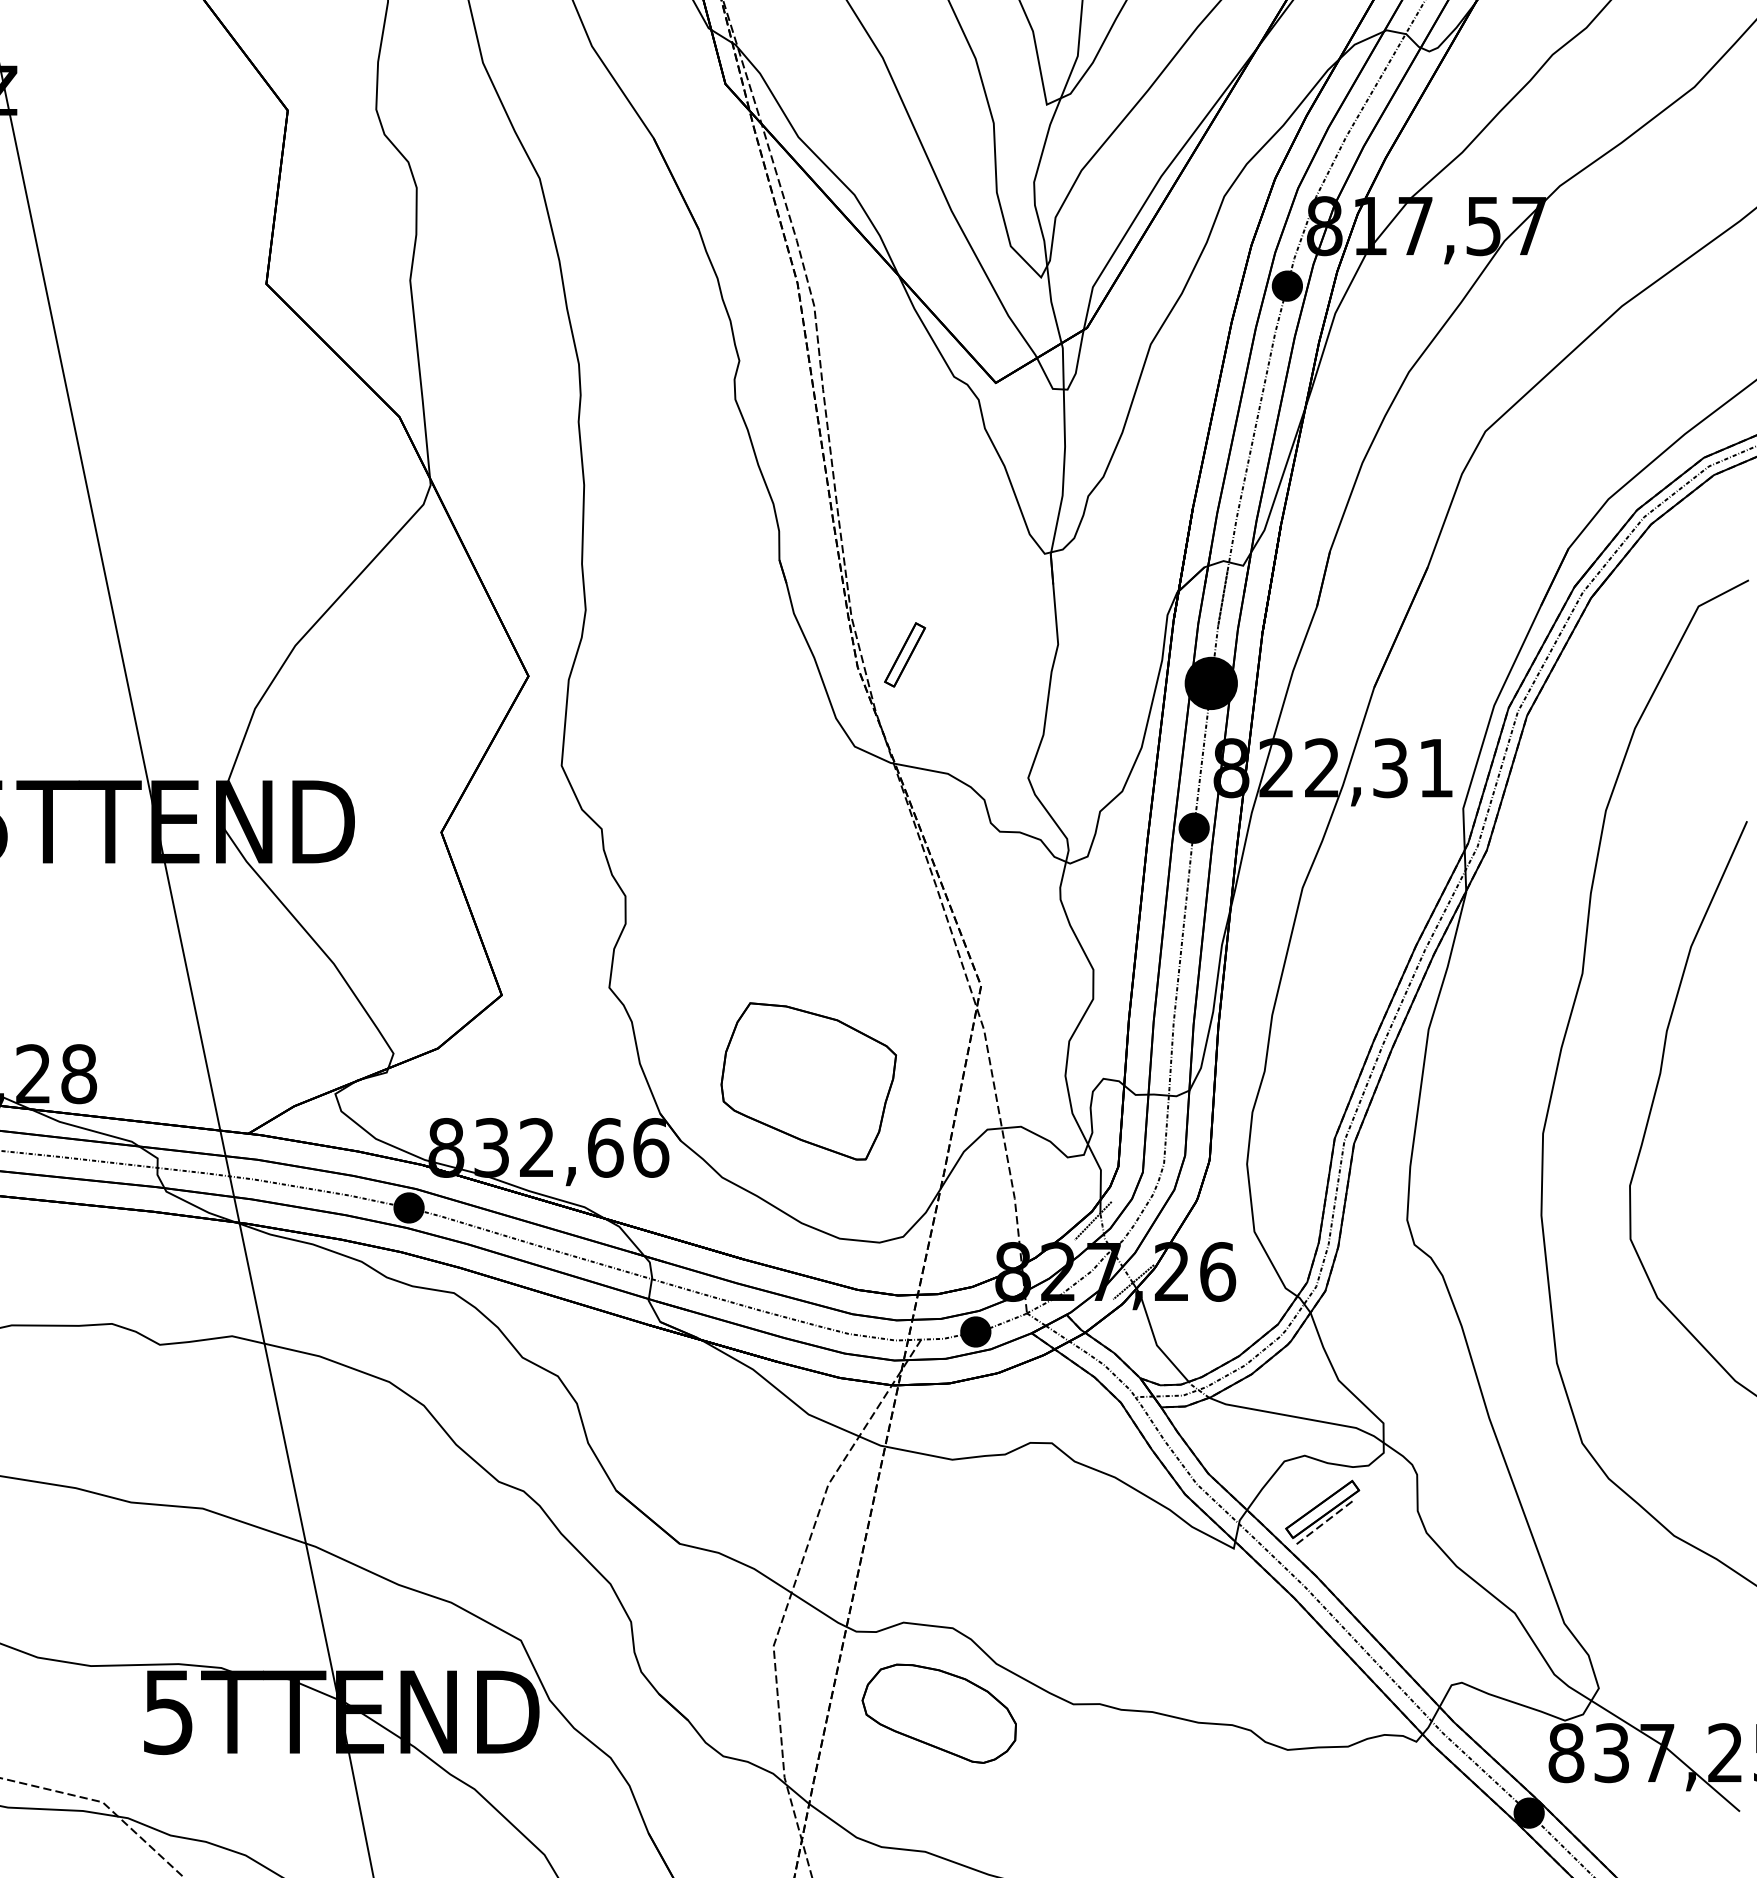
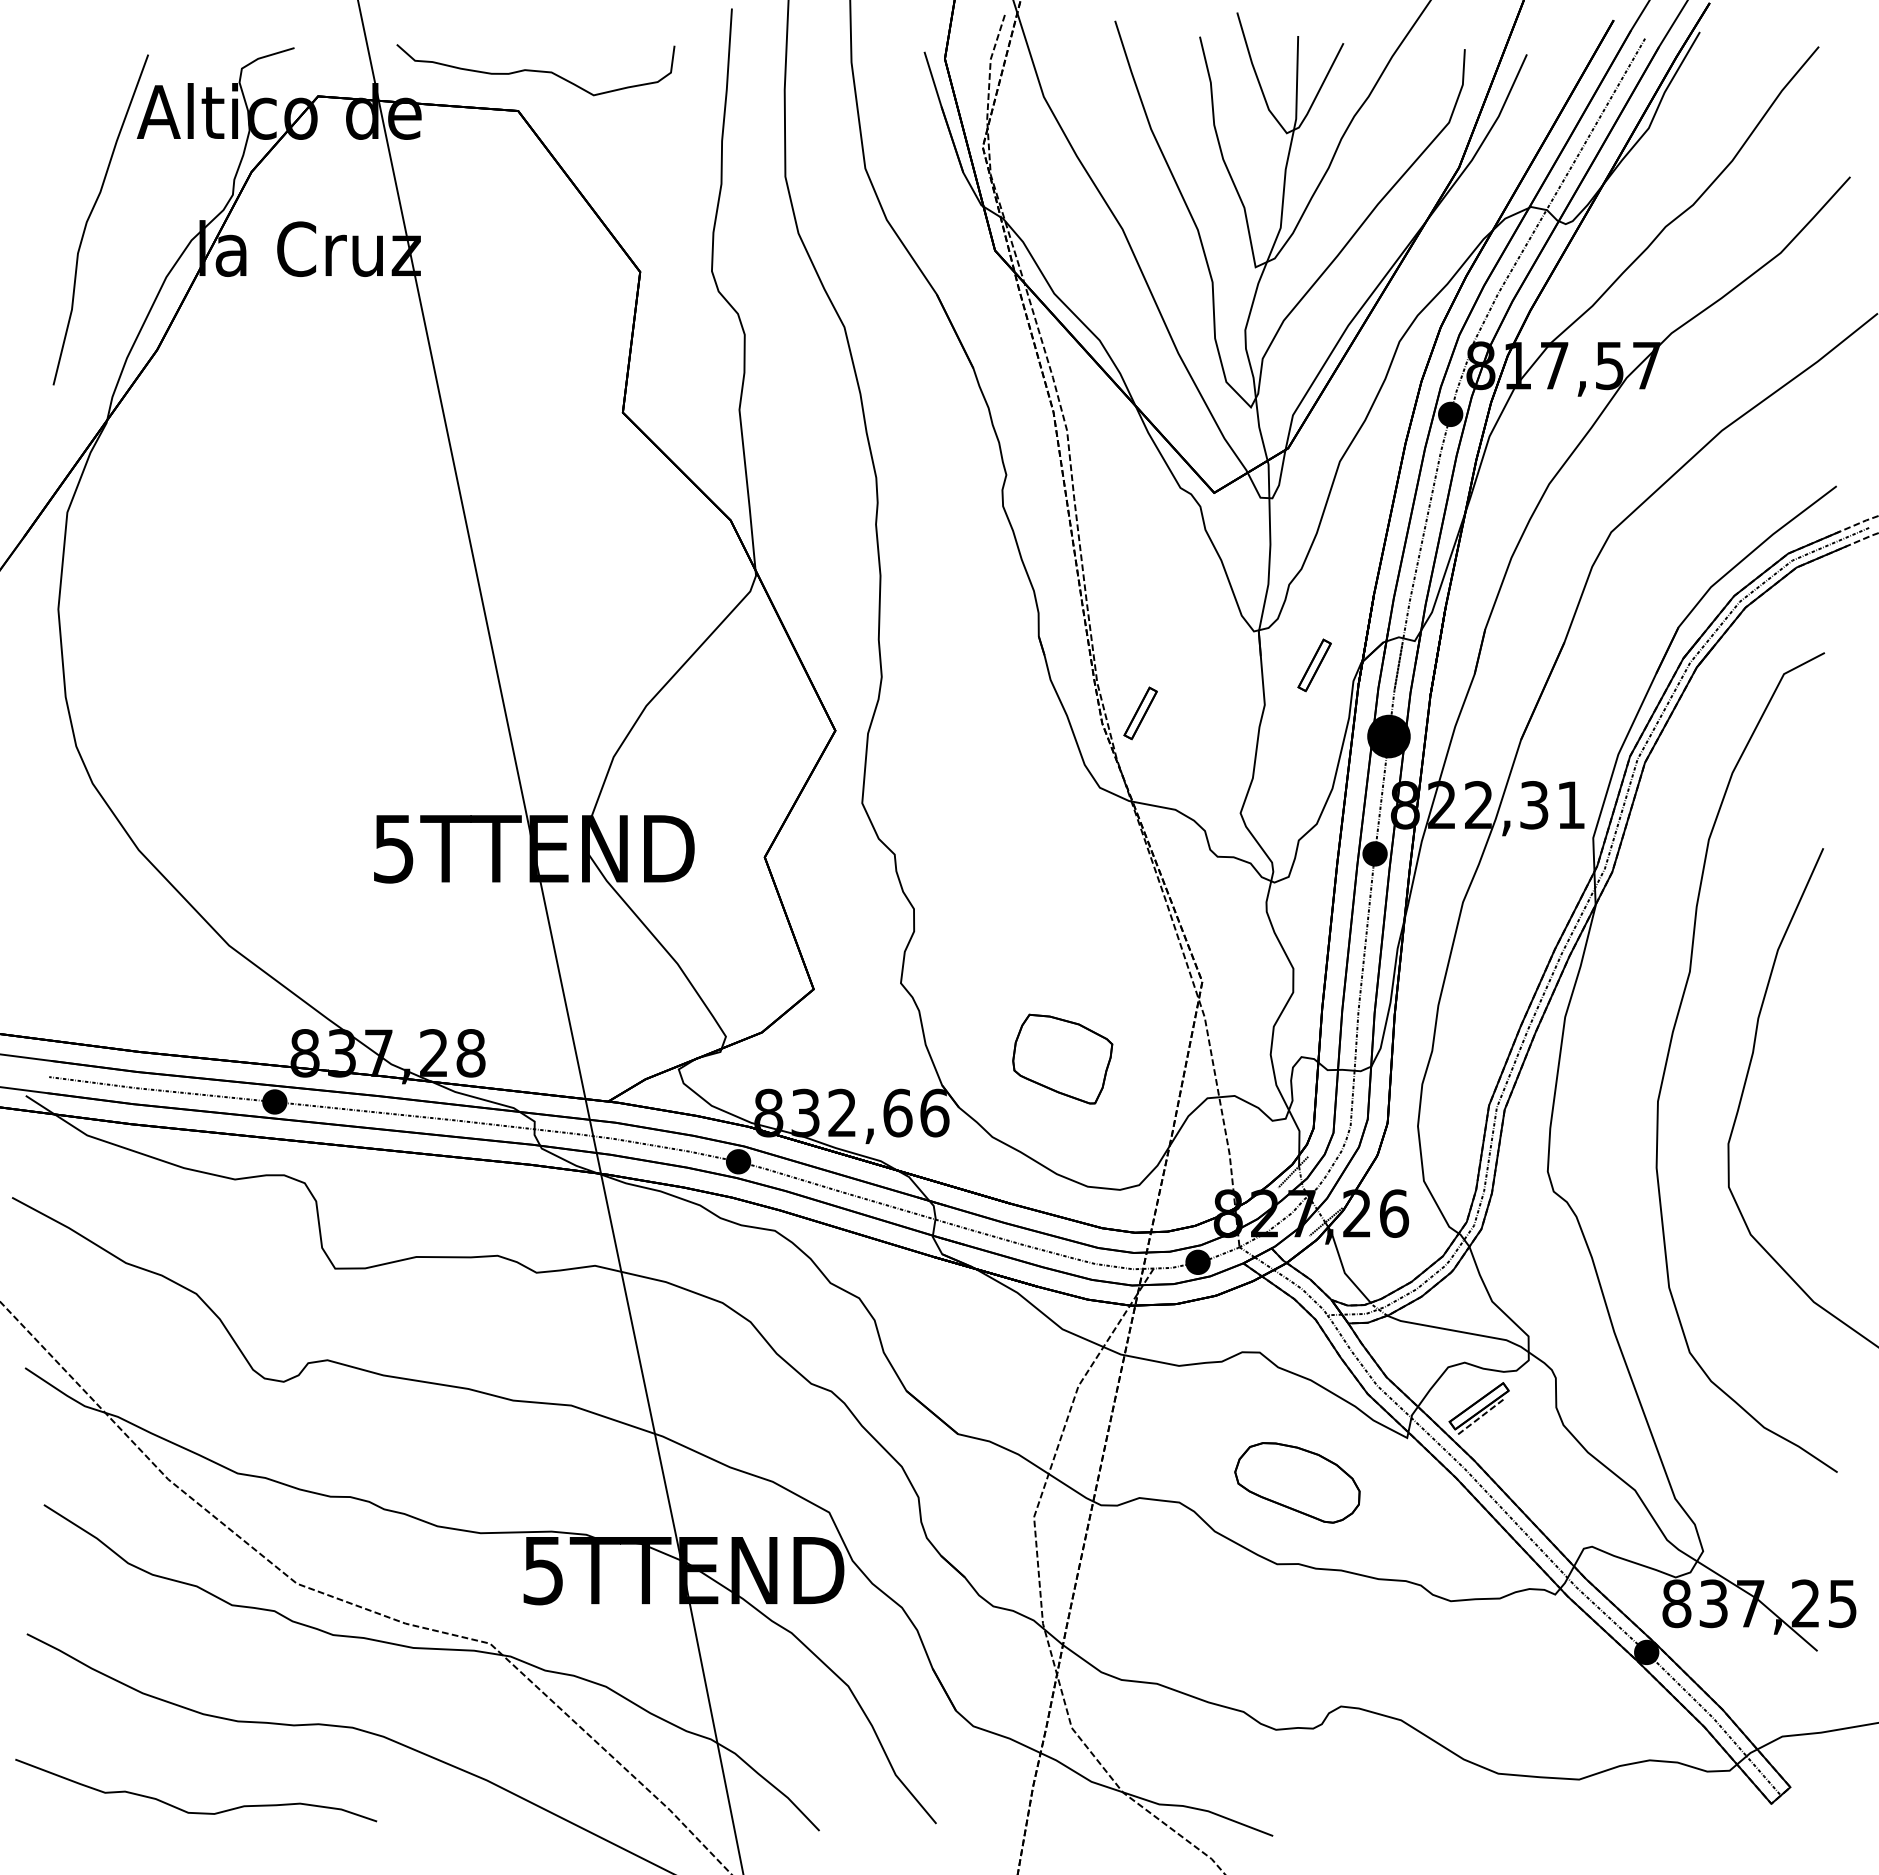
part: (1119, 595) -> (1314, 665), added
part: (808, 1080) -> (1062, 1058), size x0.7
part: (939, 1713) -> (1297, 1482), moved

